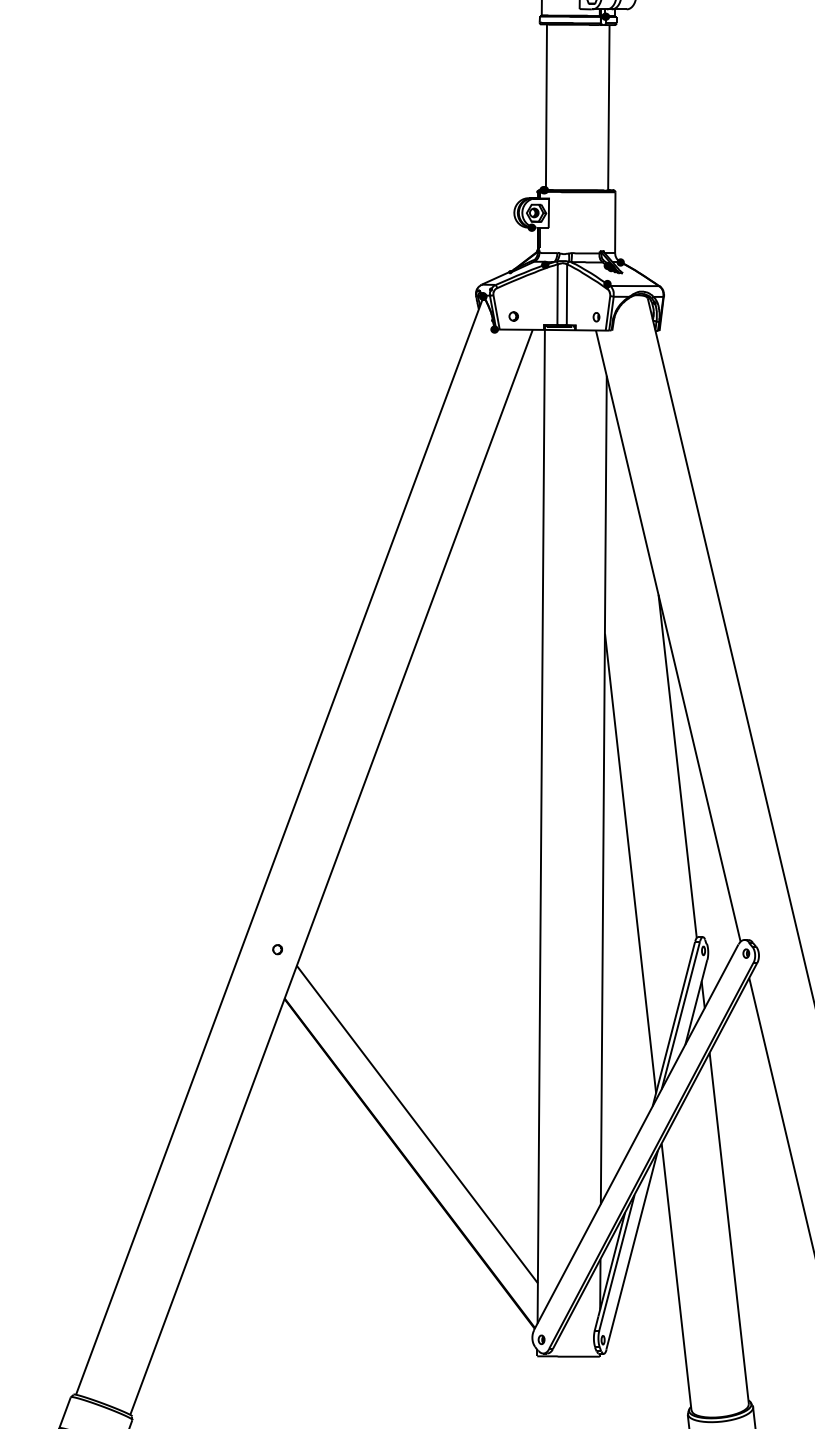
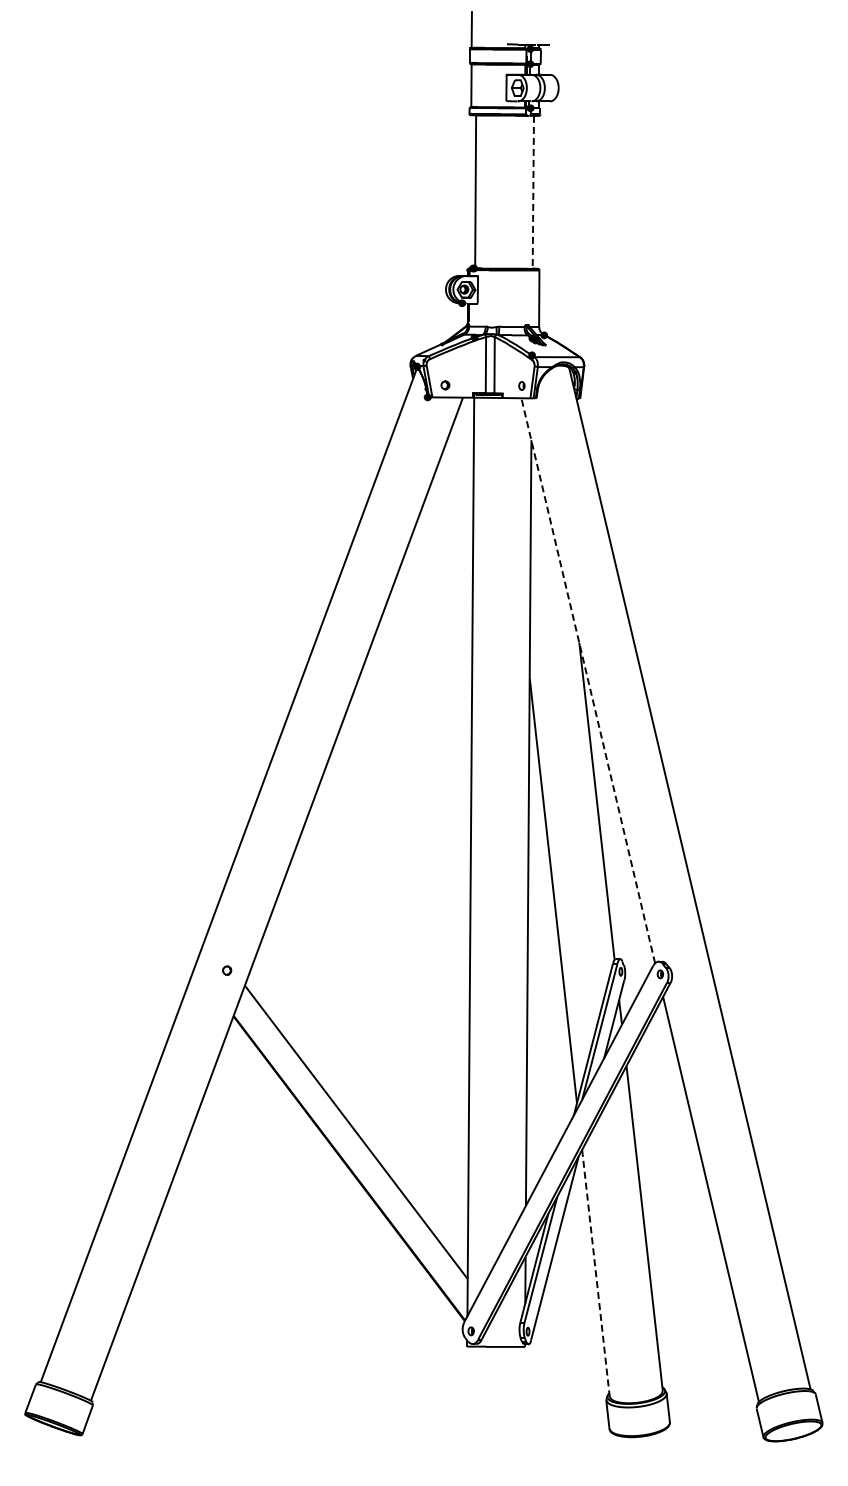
line: (609, 107) -> (533, 192), solid -> dashed
line: (668, 635) -> (588, 680), solid -> dashed
line: (676, 1277) -> (595, 1273), solid -> dashed

